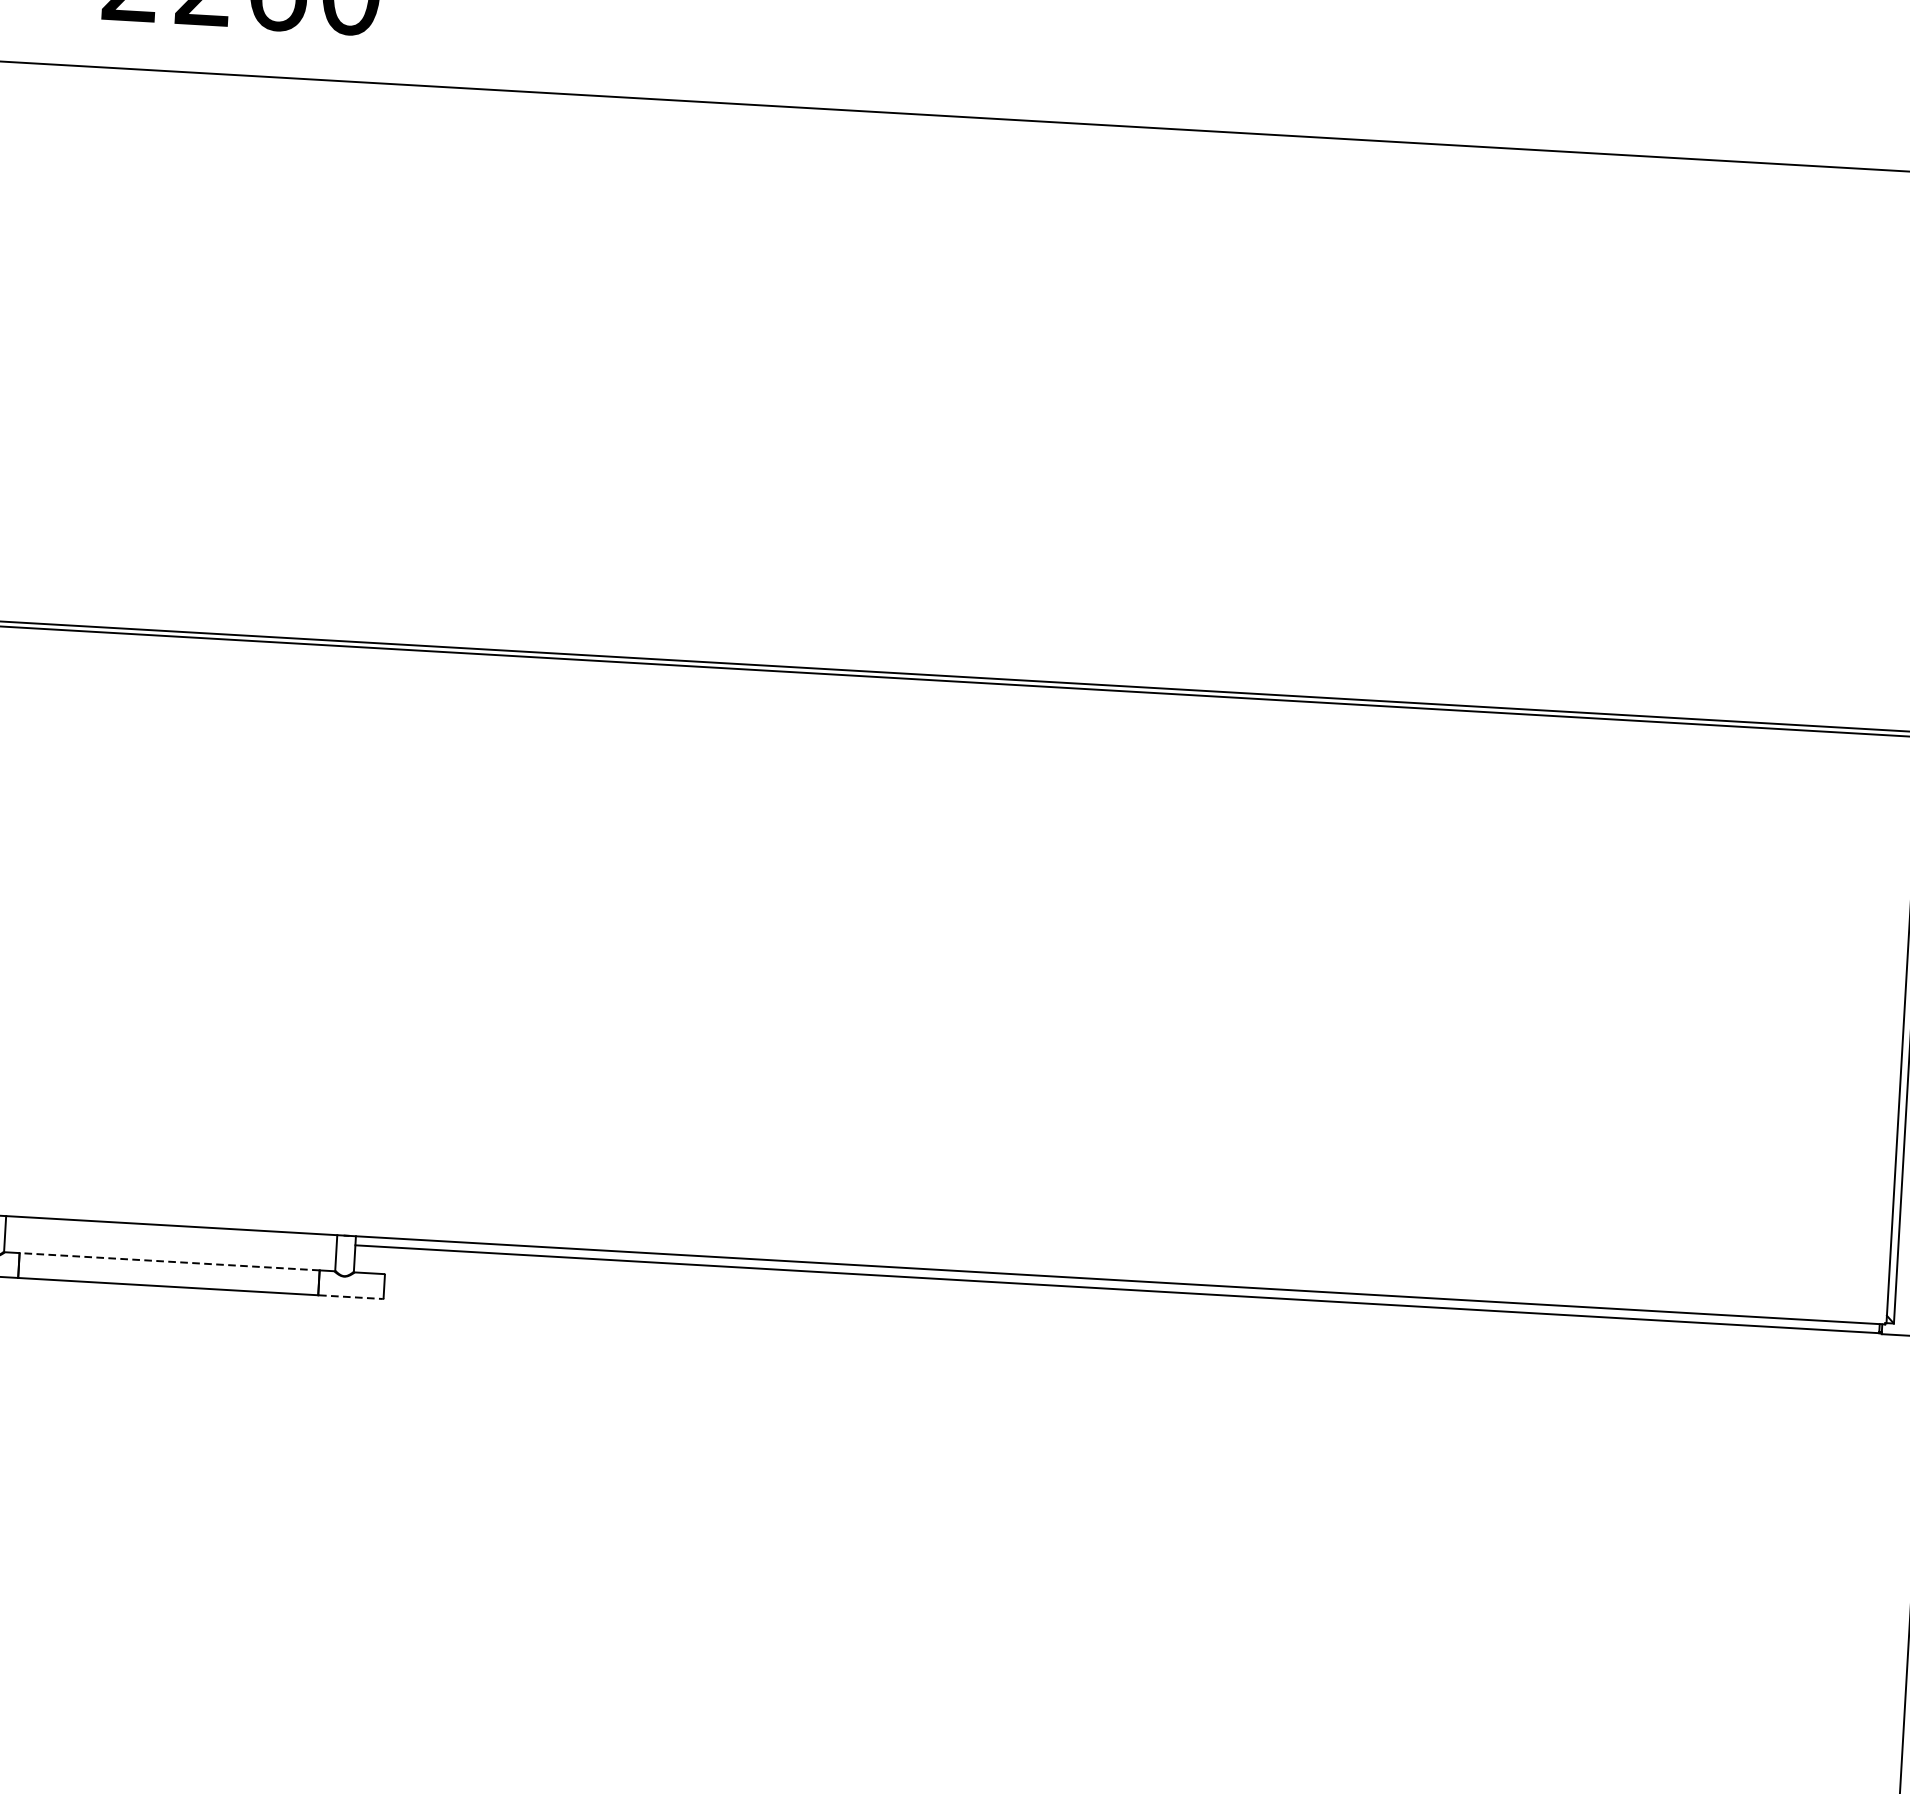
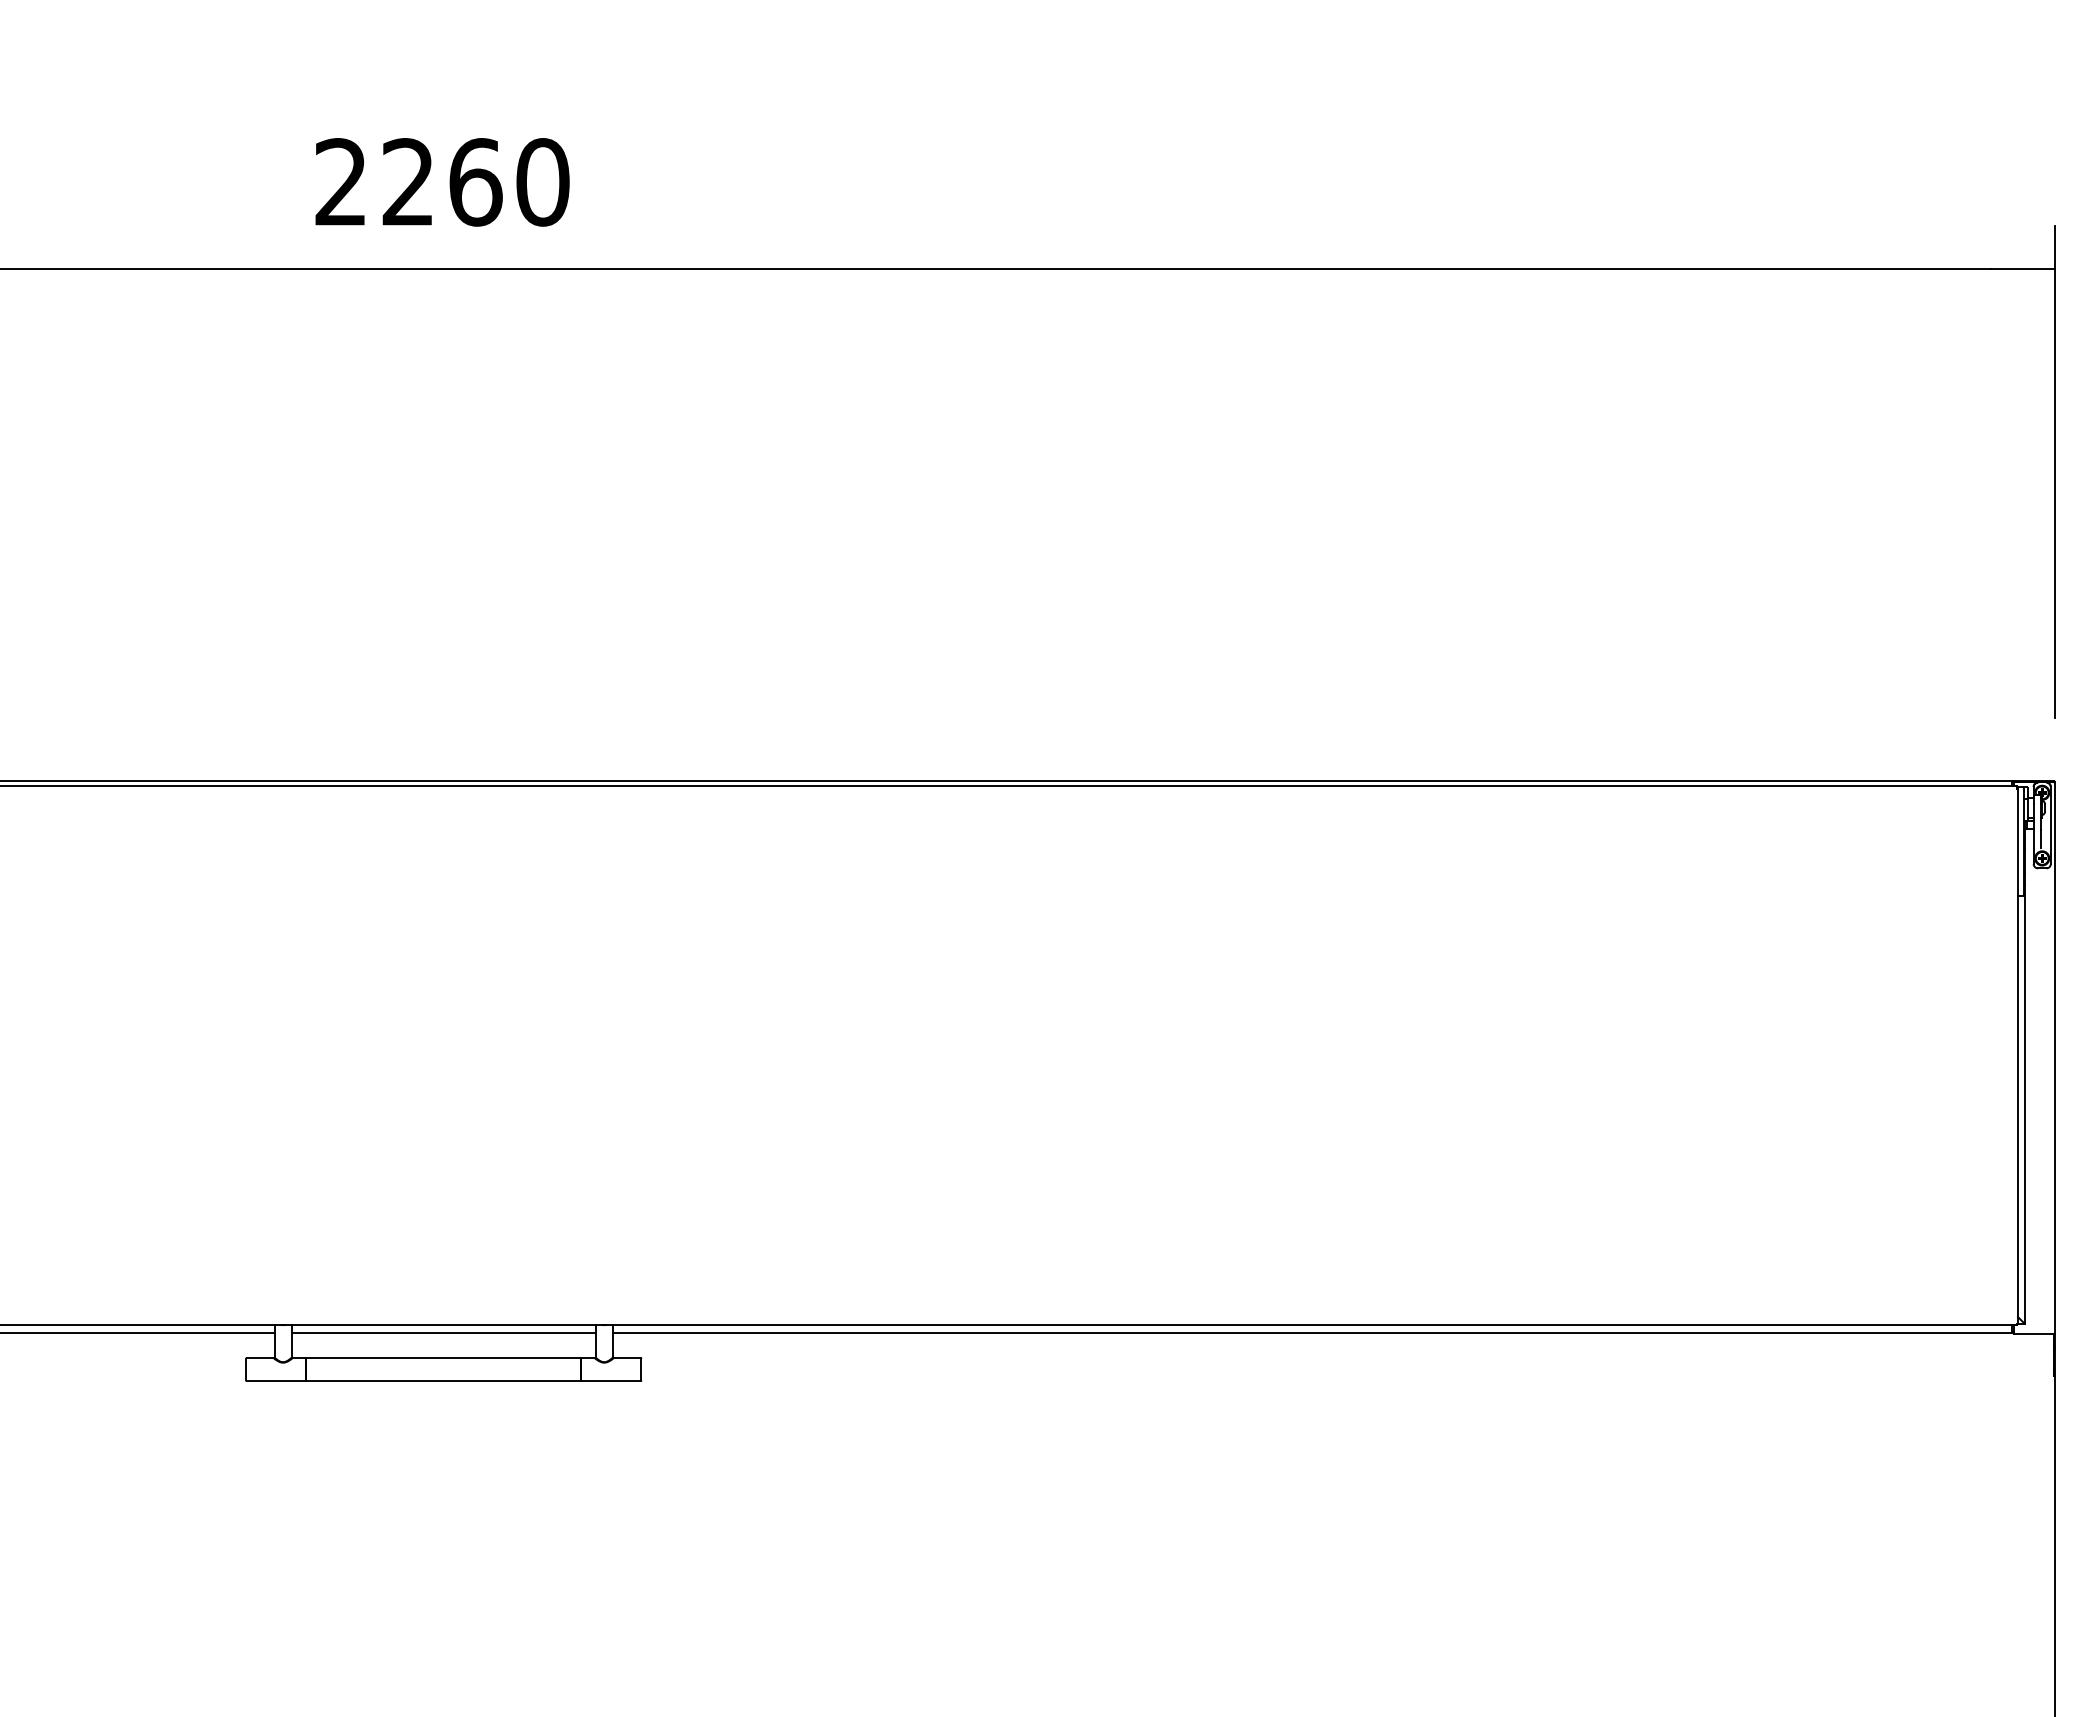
line: (170, 1234) -> (443, 1333), added
line: (169, 1262) -> (443, 1358), dashed -> solid
line: (350, 1297) -> (611, 1381), dashed -> solid

